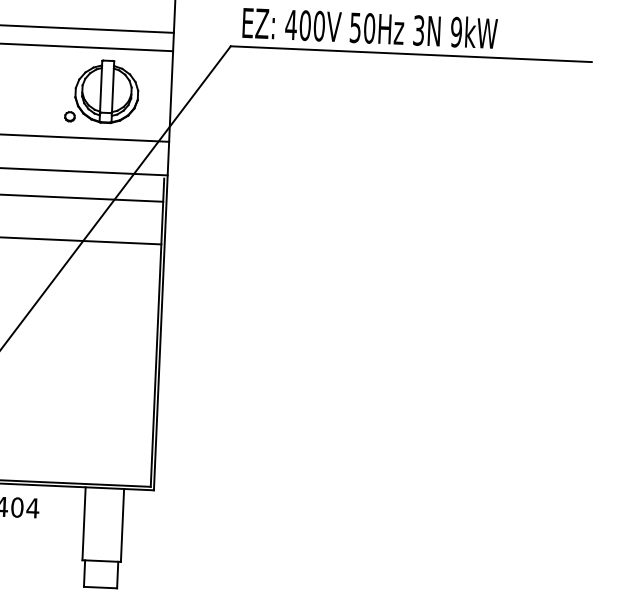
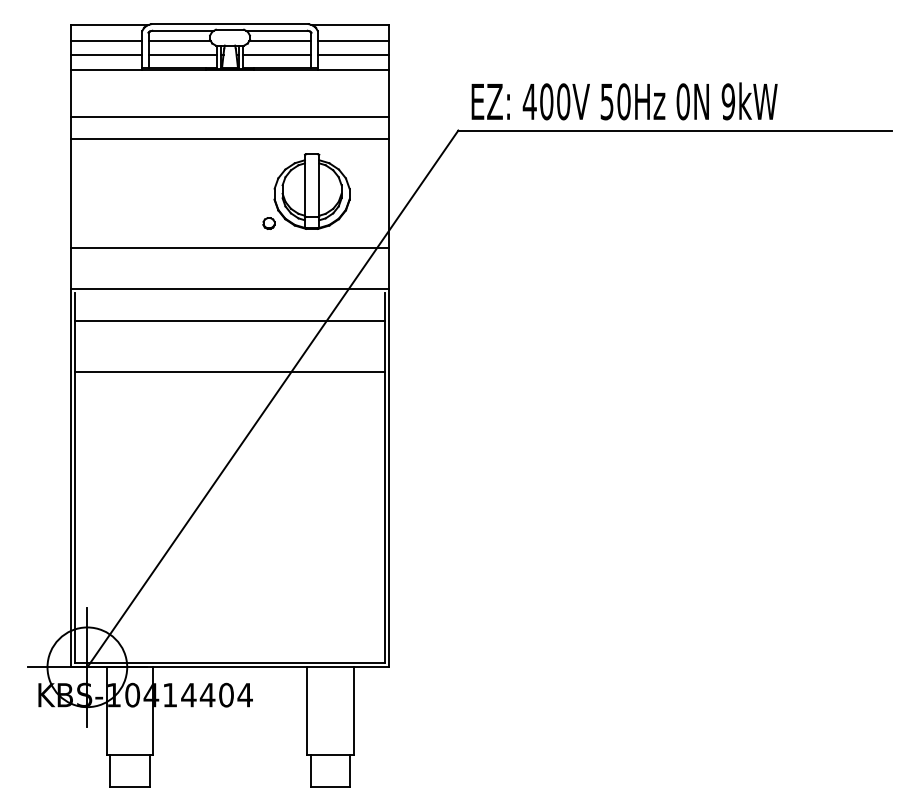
text: (418, 30) -> (682, 101), 3N -> 0N

